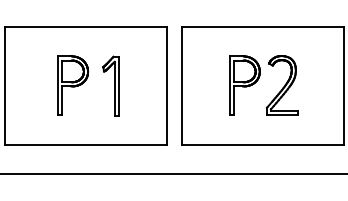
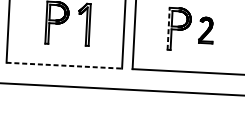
line: (229, 85) -> (168, 28), solid -> dashed
part: (281, 85) -> (205, 30), size x0.6
line: (86, 144) -> (64, 65), solid -> dashed

